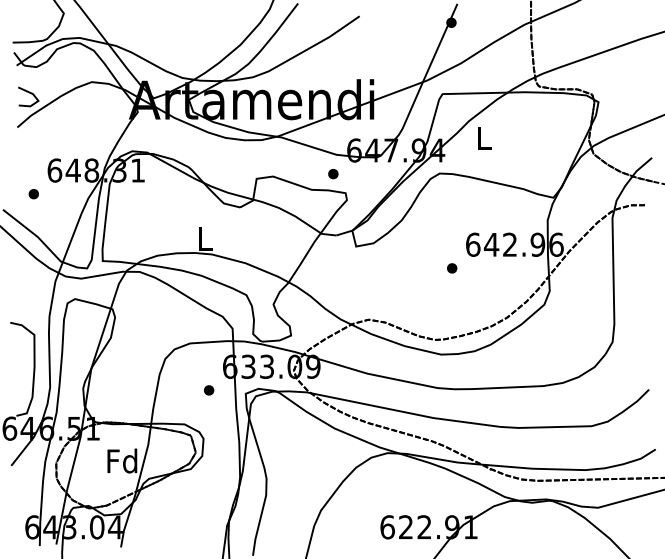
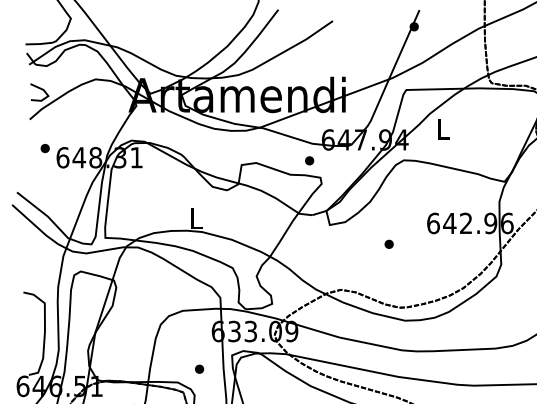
part: (33, 194) -> (44, 148), moved
part: (452, 268) -> (389, 244), moved
part: (209, 390) -> (199, 369), moved

